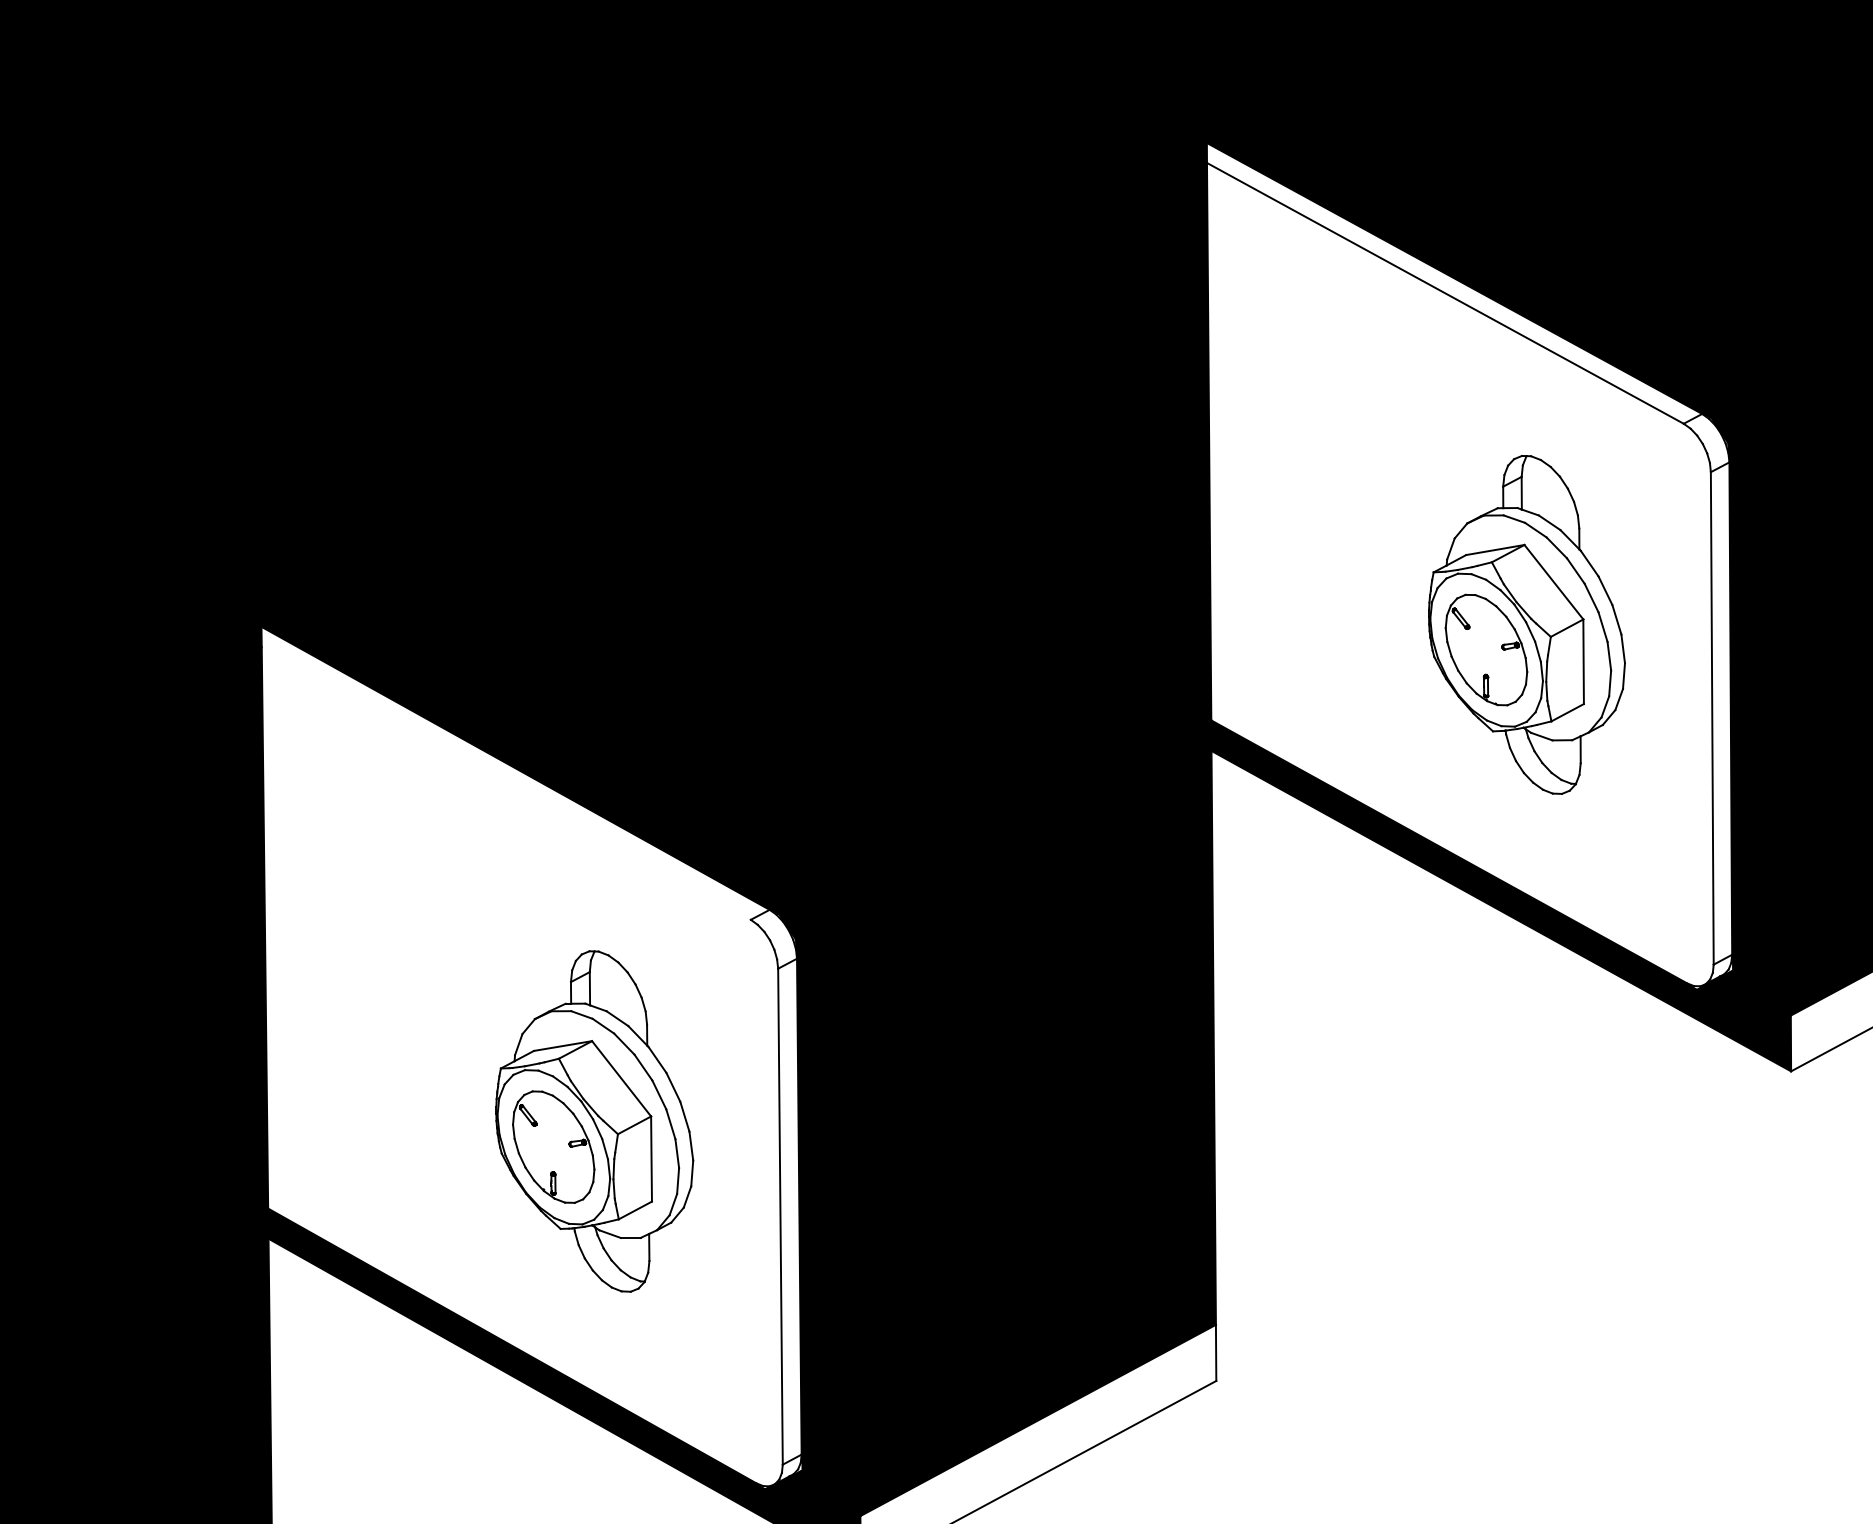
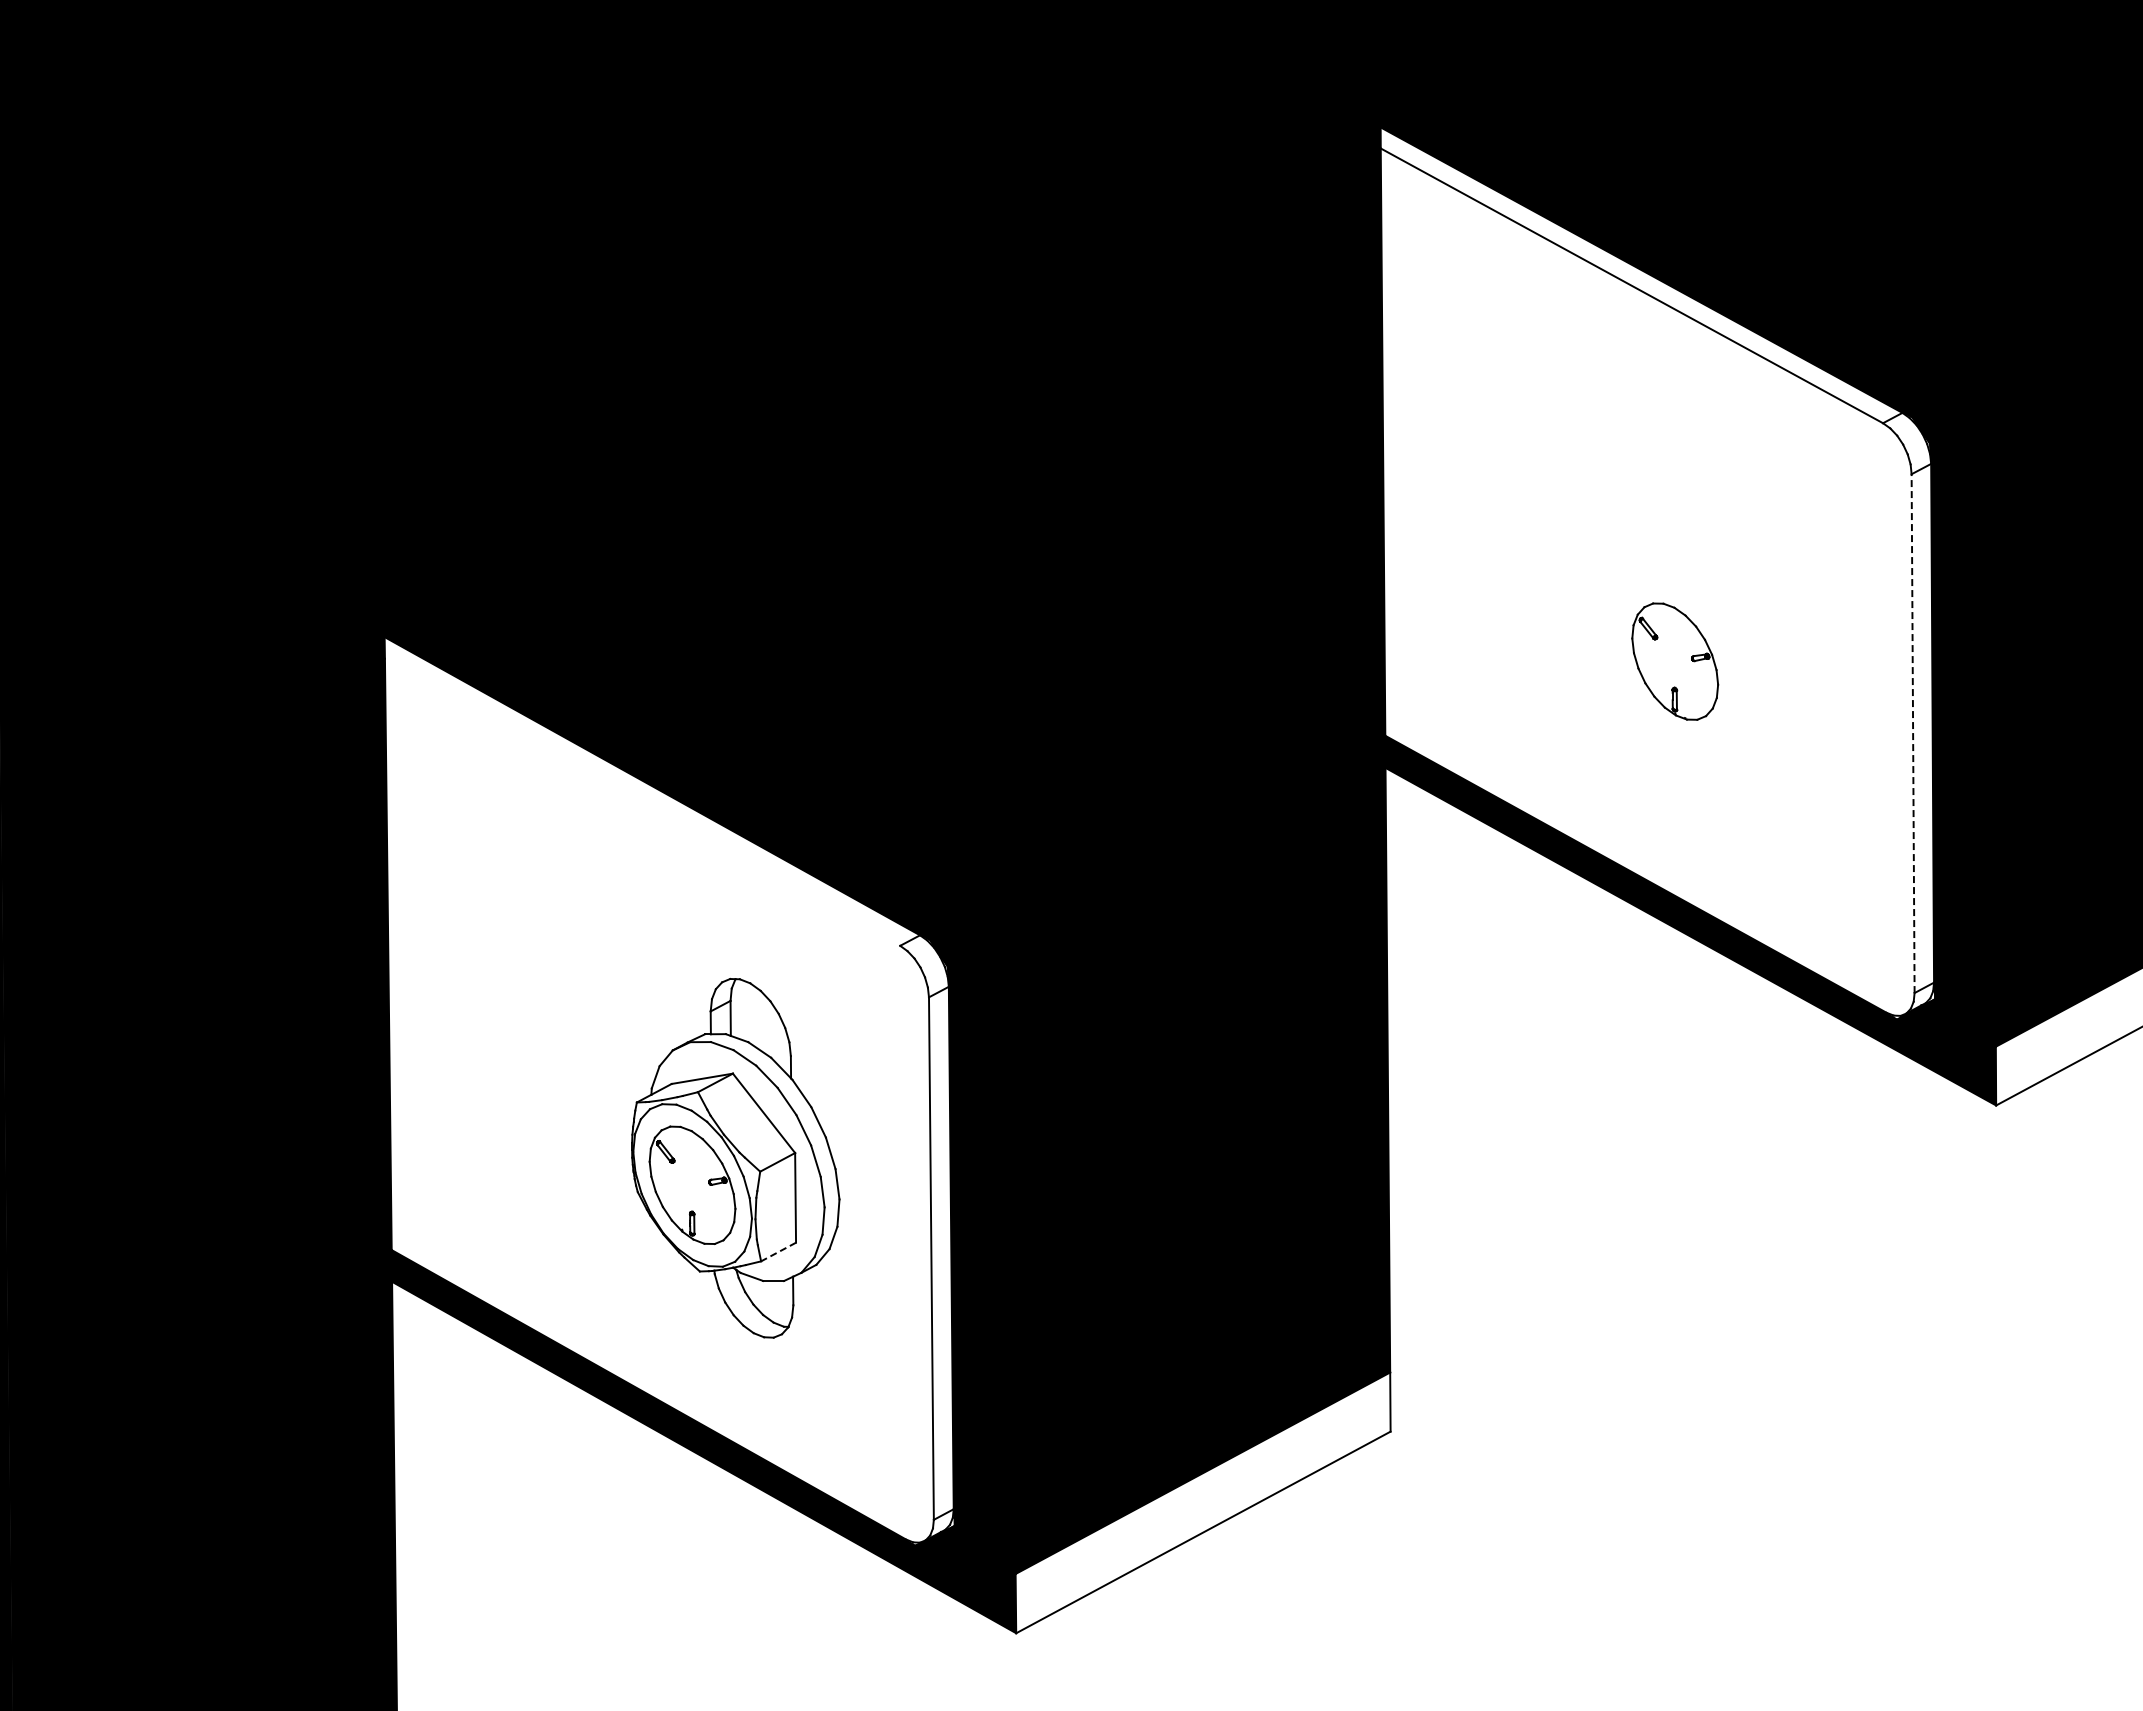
part: (1526, 625) -> (1717, 635), removed
line: (1712, 718) -> (1913, 733), solid -> dashed
line: (635, 1210) -> (778, 1252), solid -> dashed

